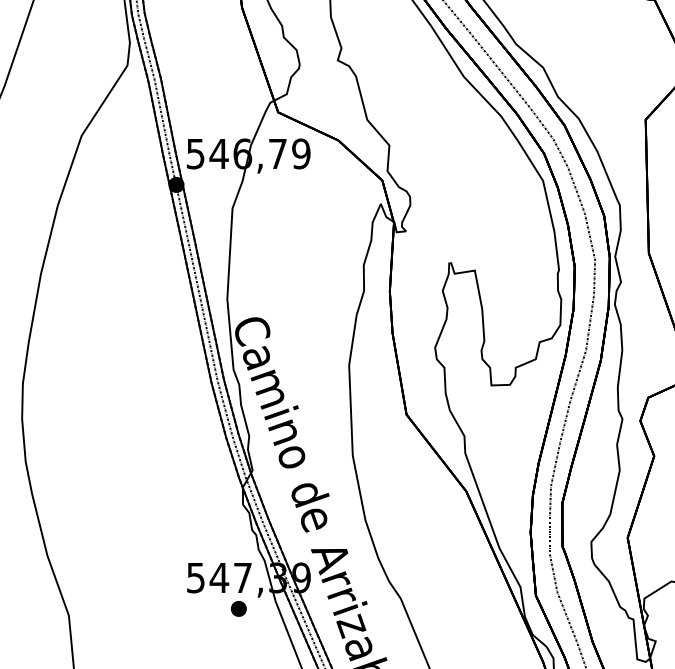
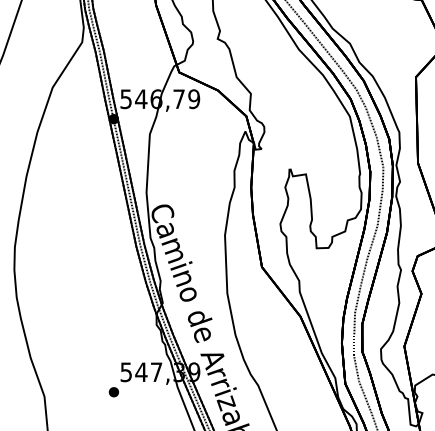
part: (238, 609) -> (113, 392), moved

